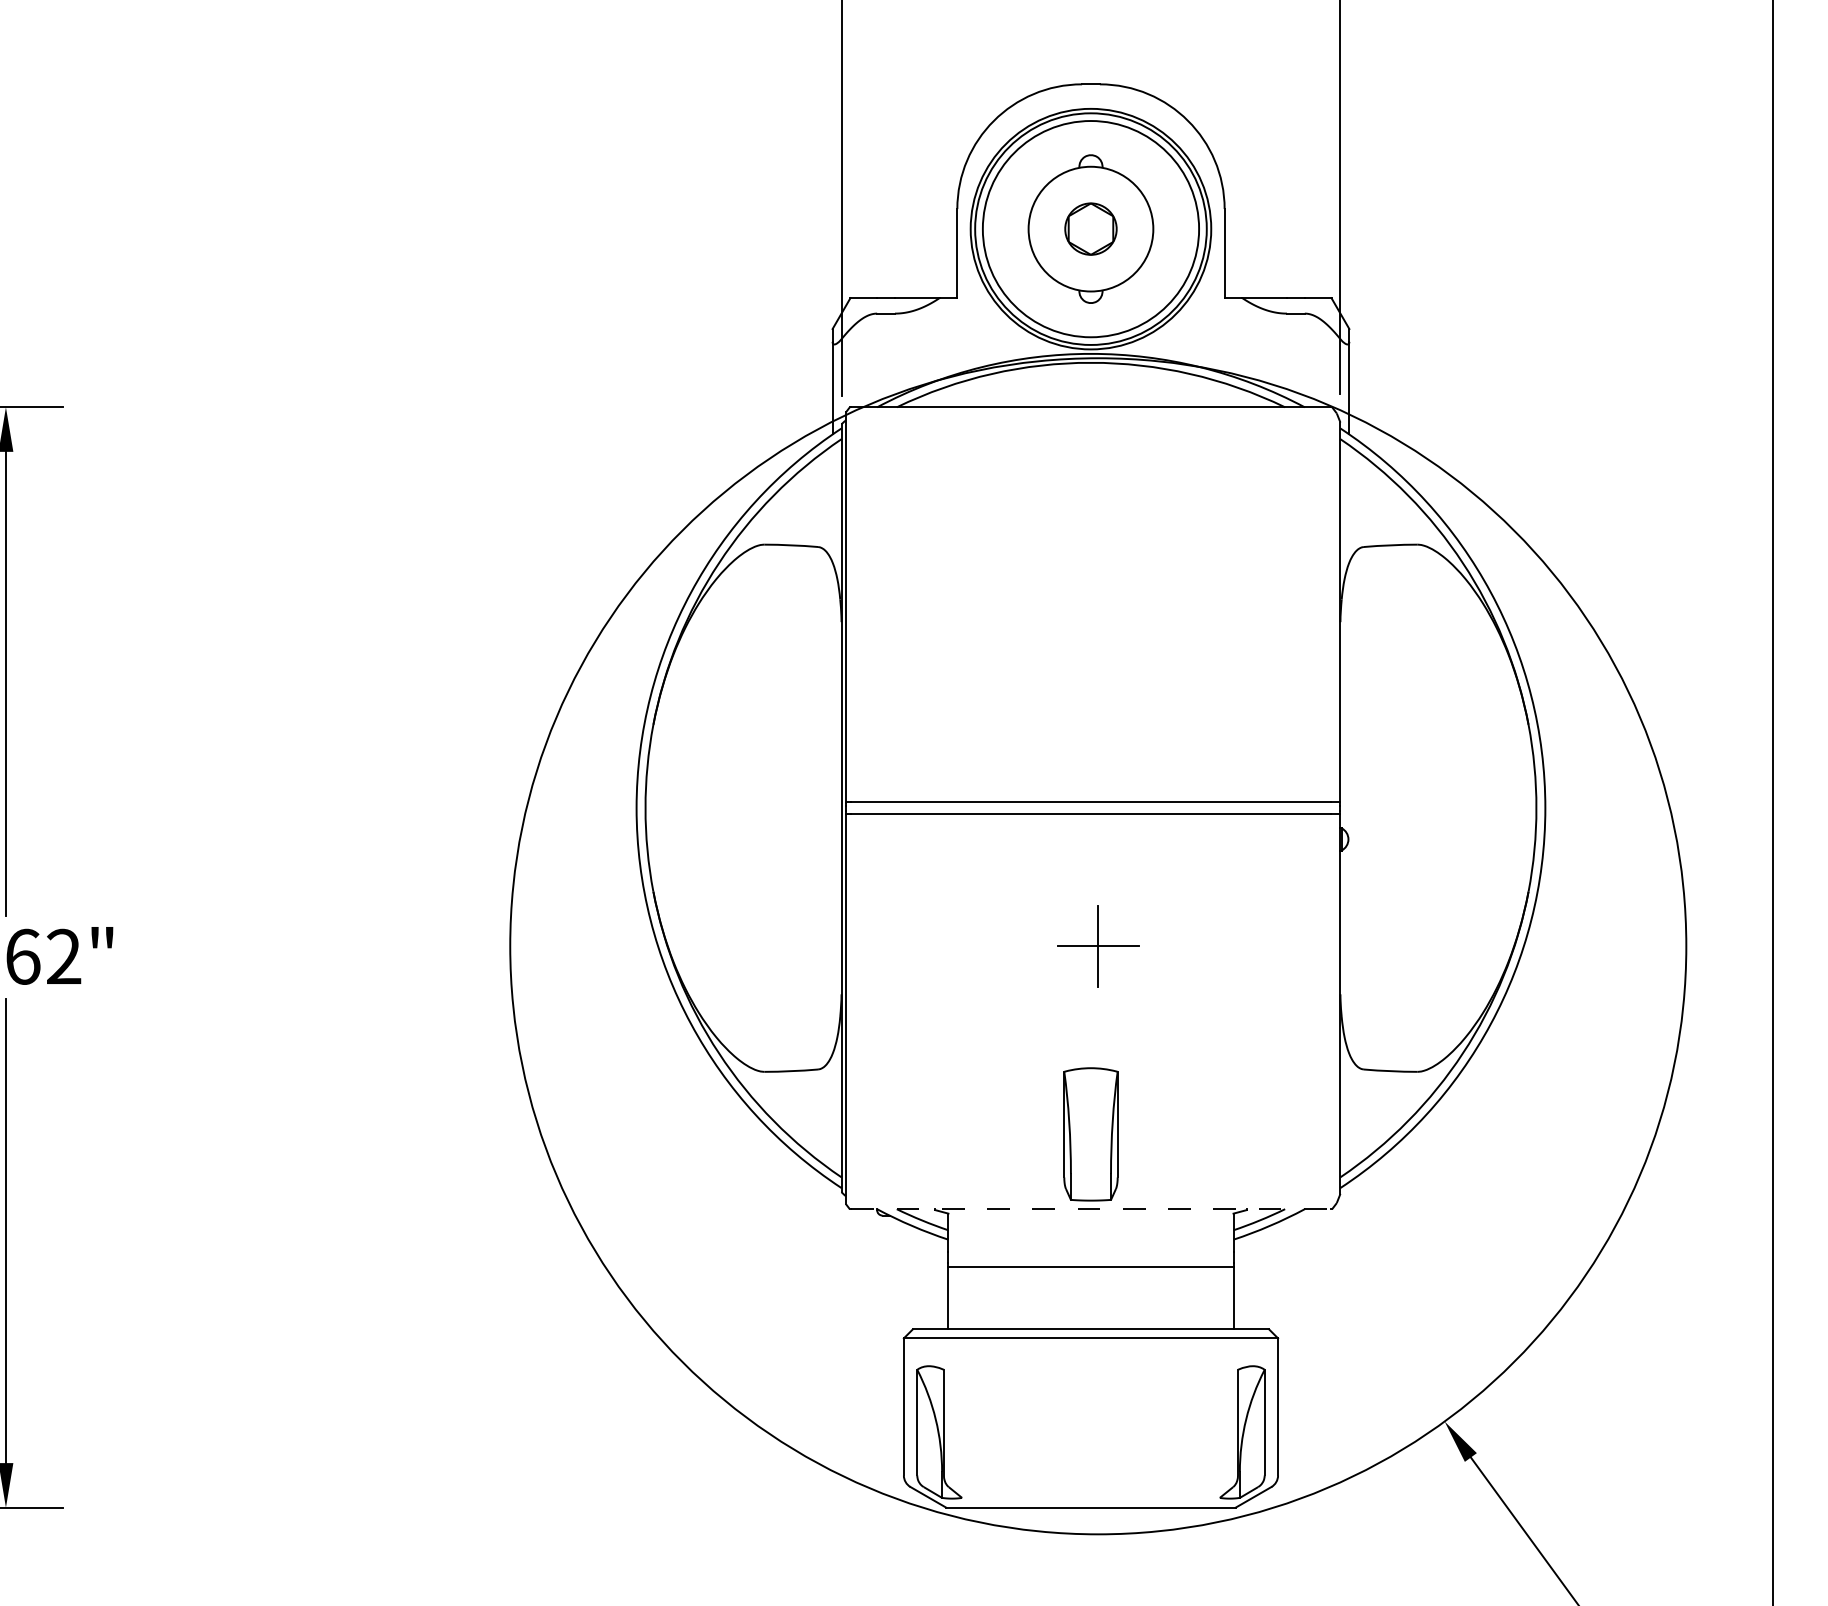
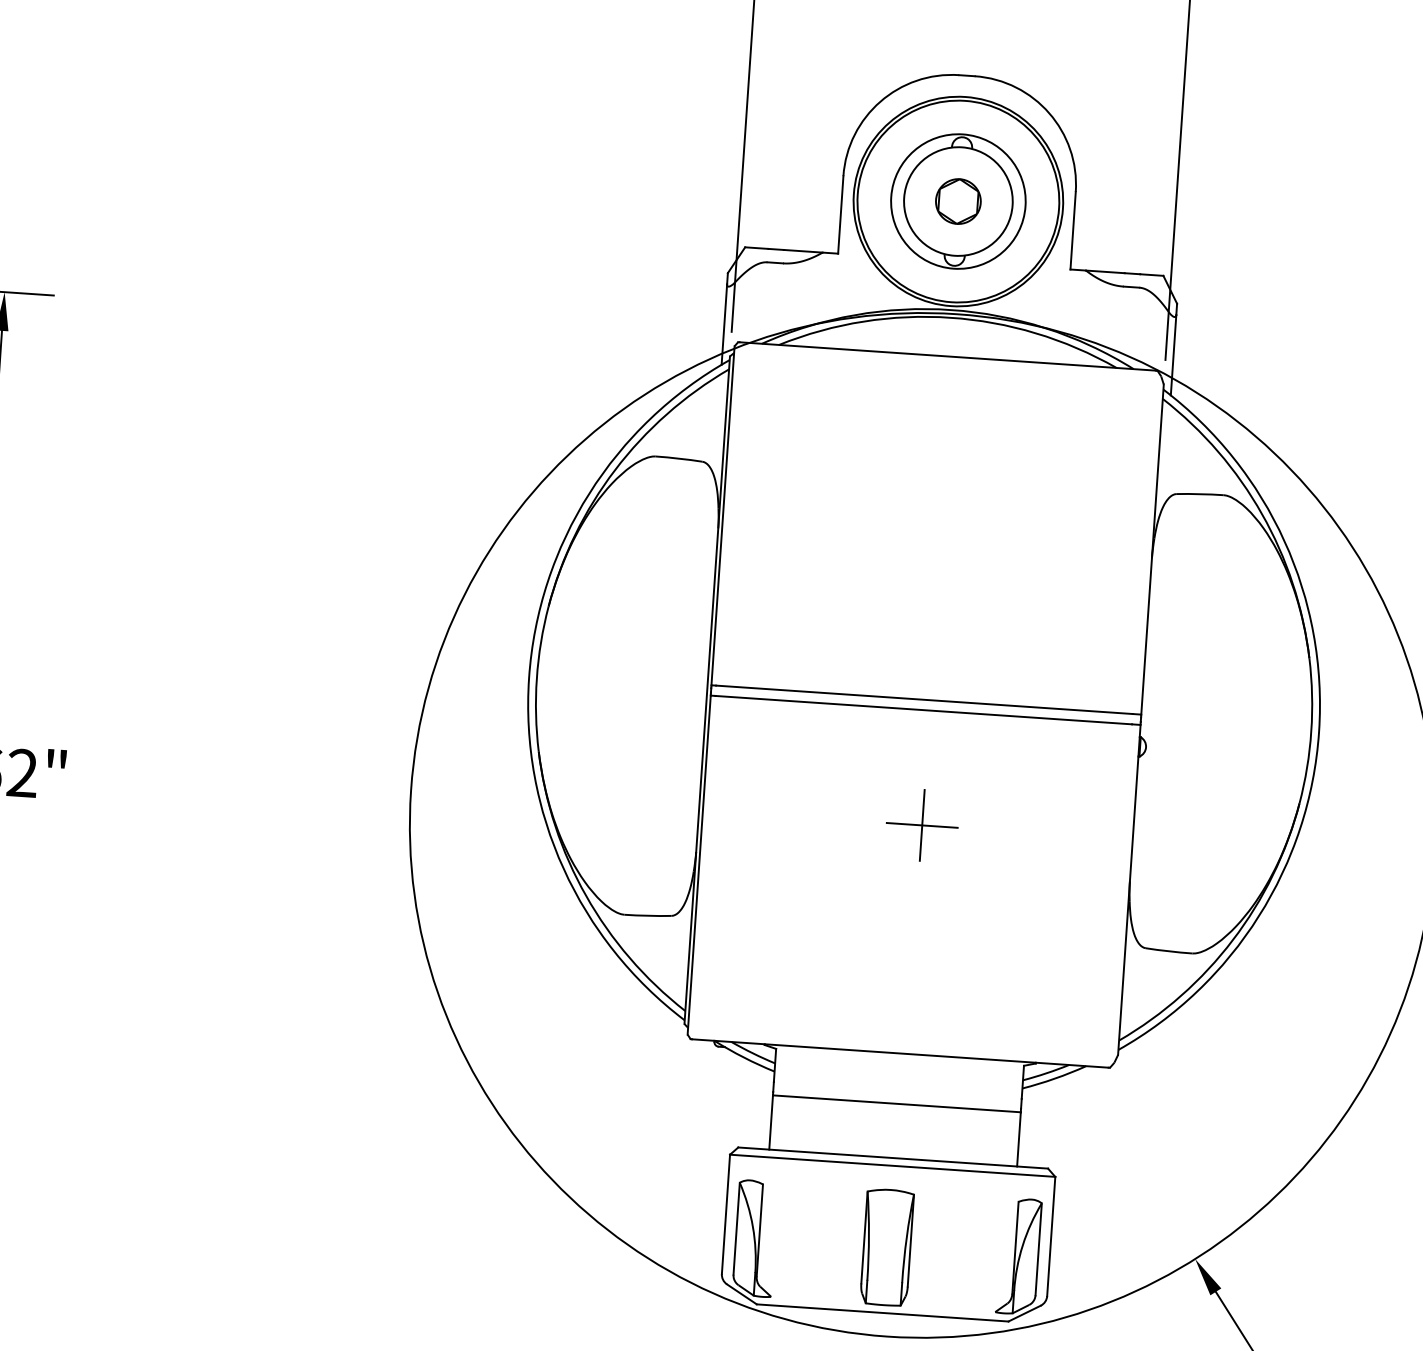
circle: (1090, 228) -> (958, 200), size x0.71
part: (1090, 1134) -> (886, 1247), moved
line: (1090, 1209) -> (899, 1053), dashed -> solid

